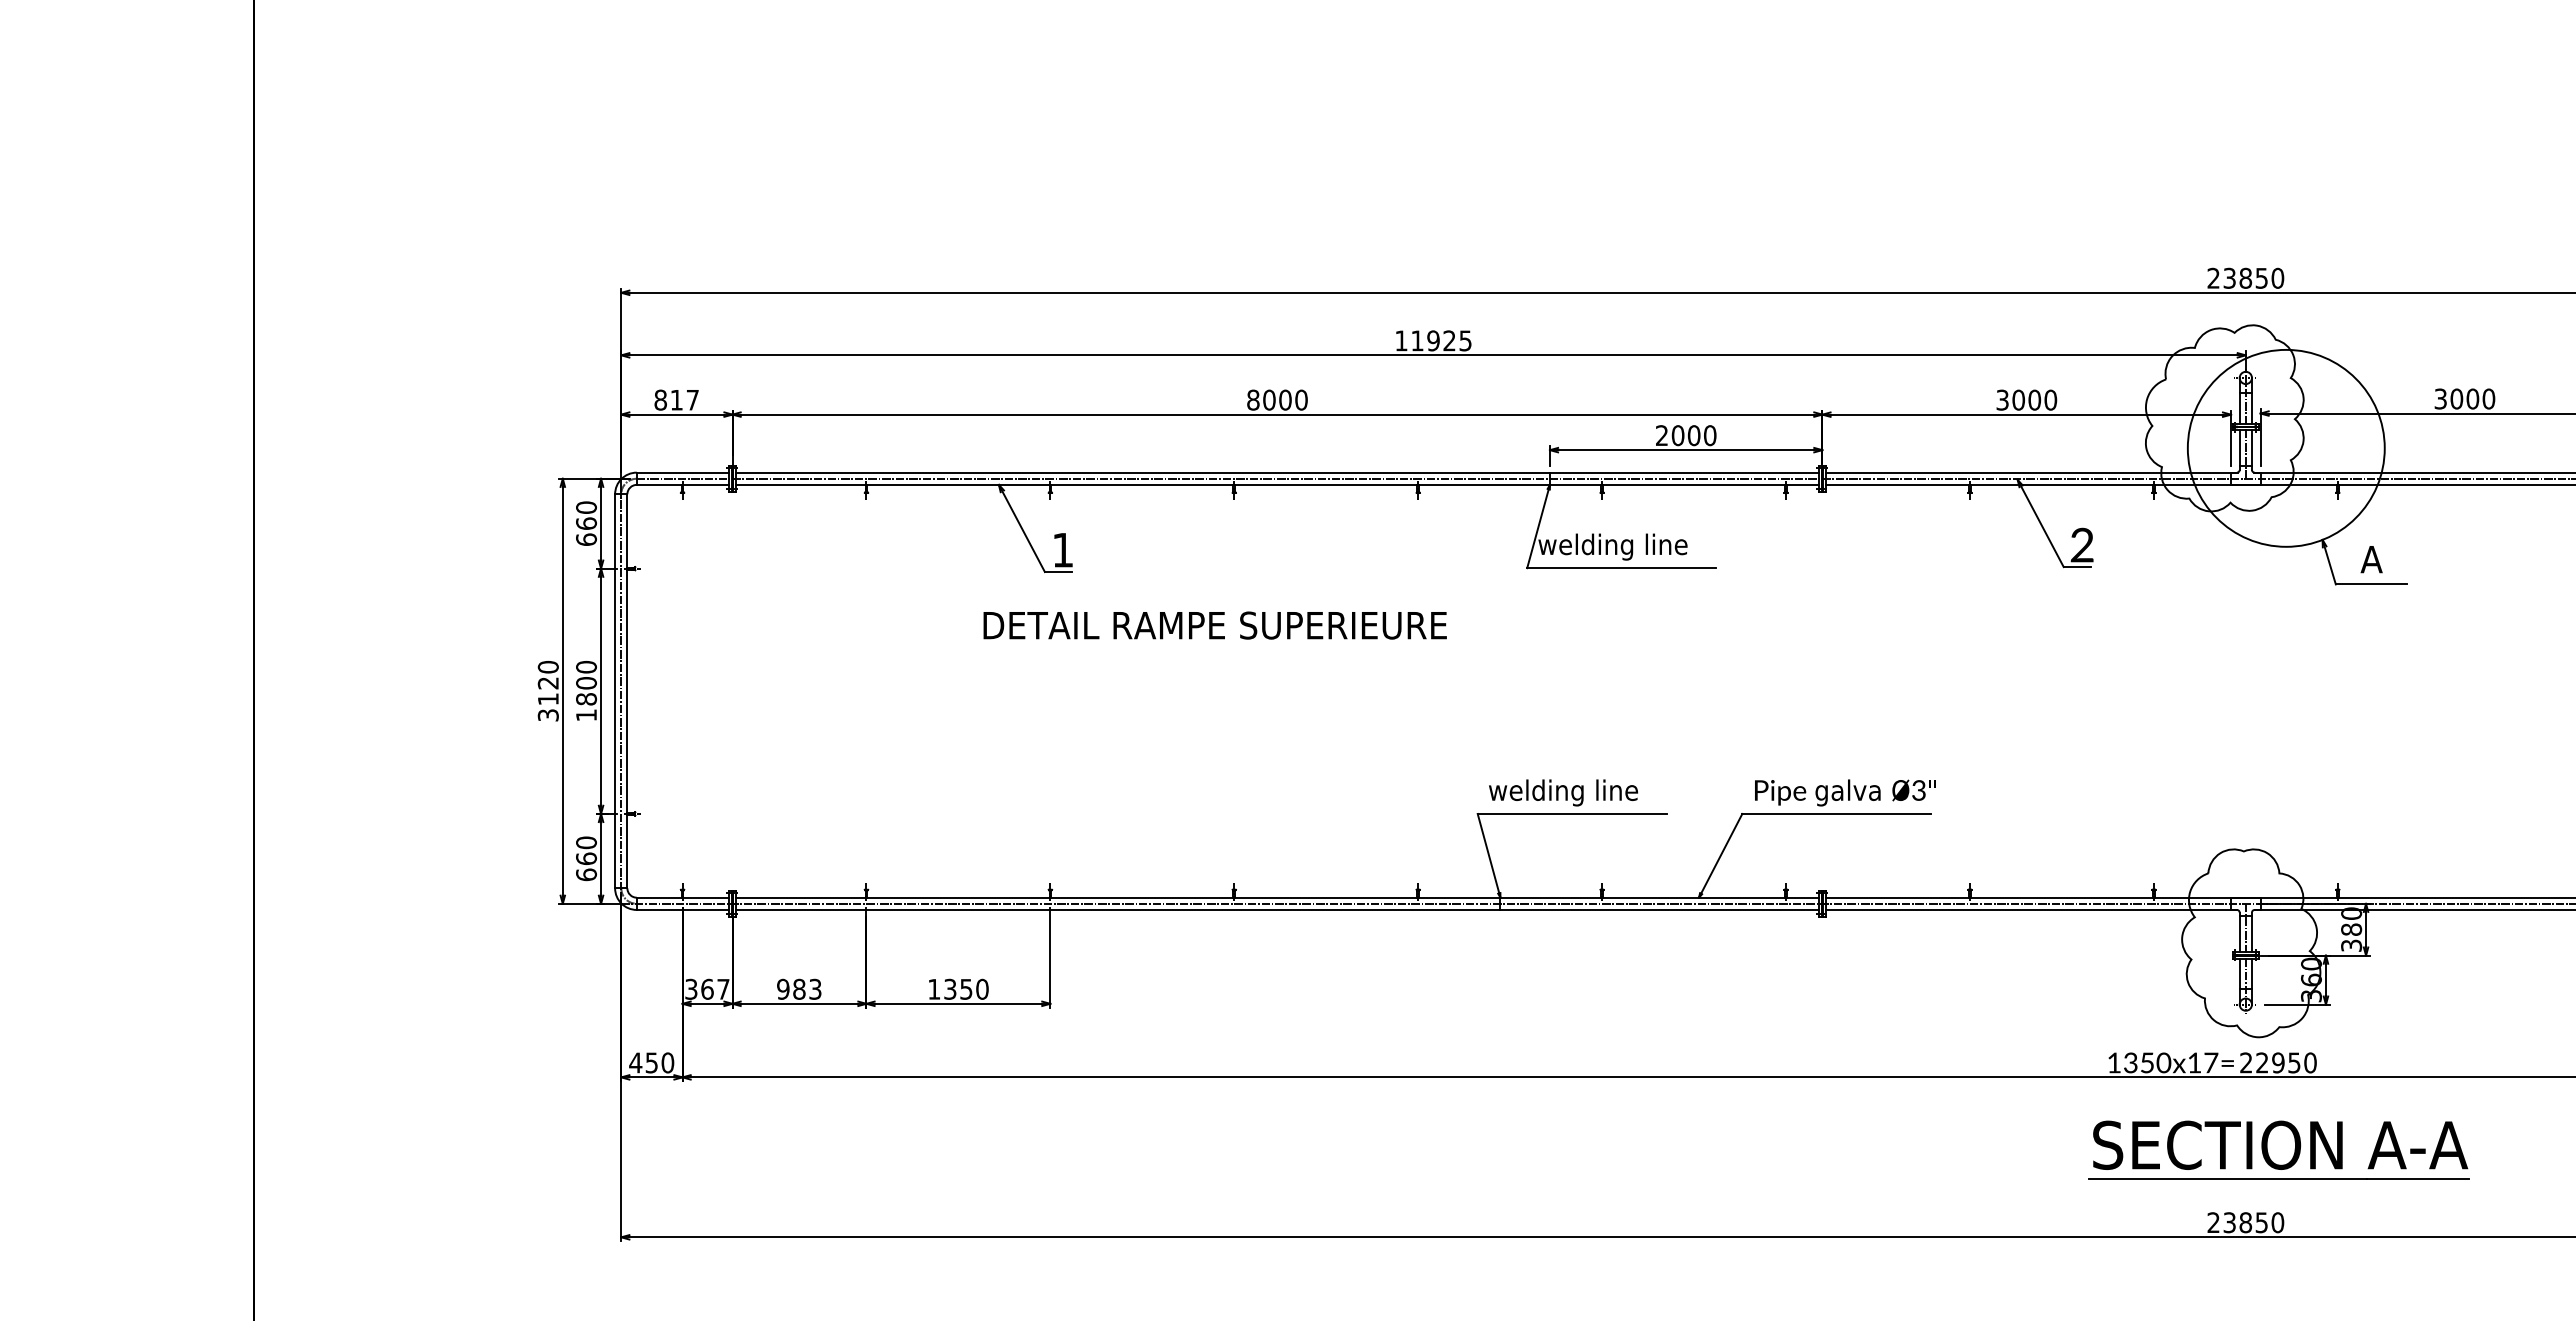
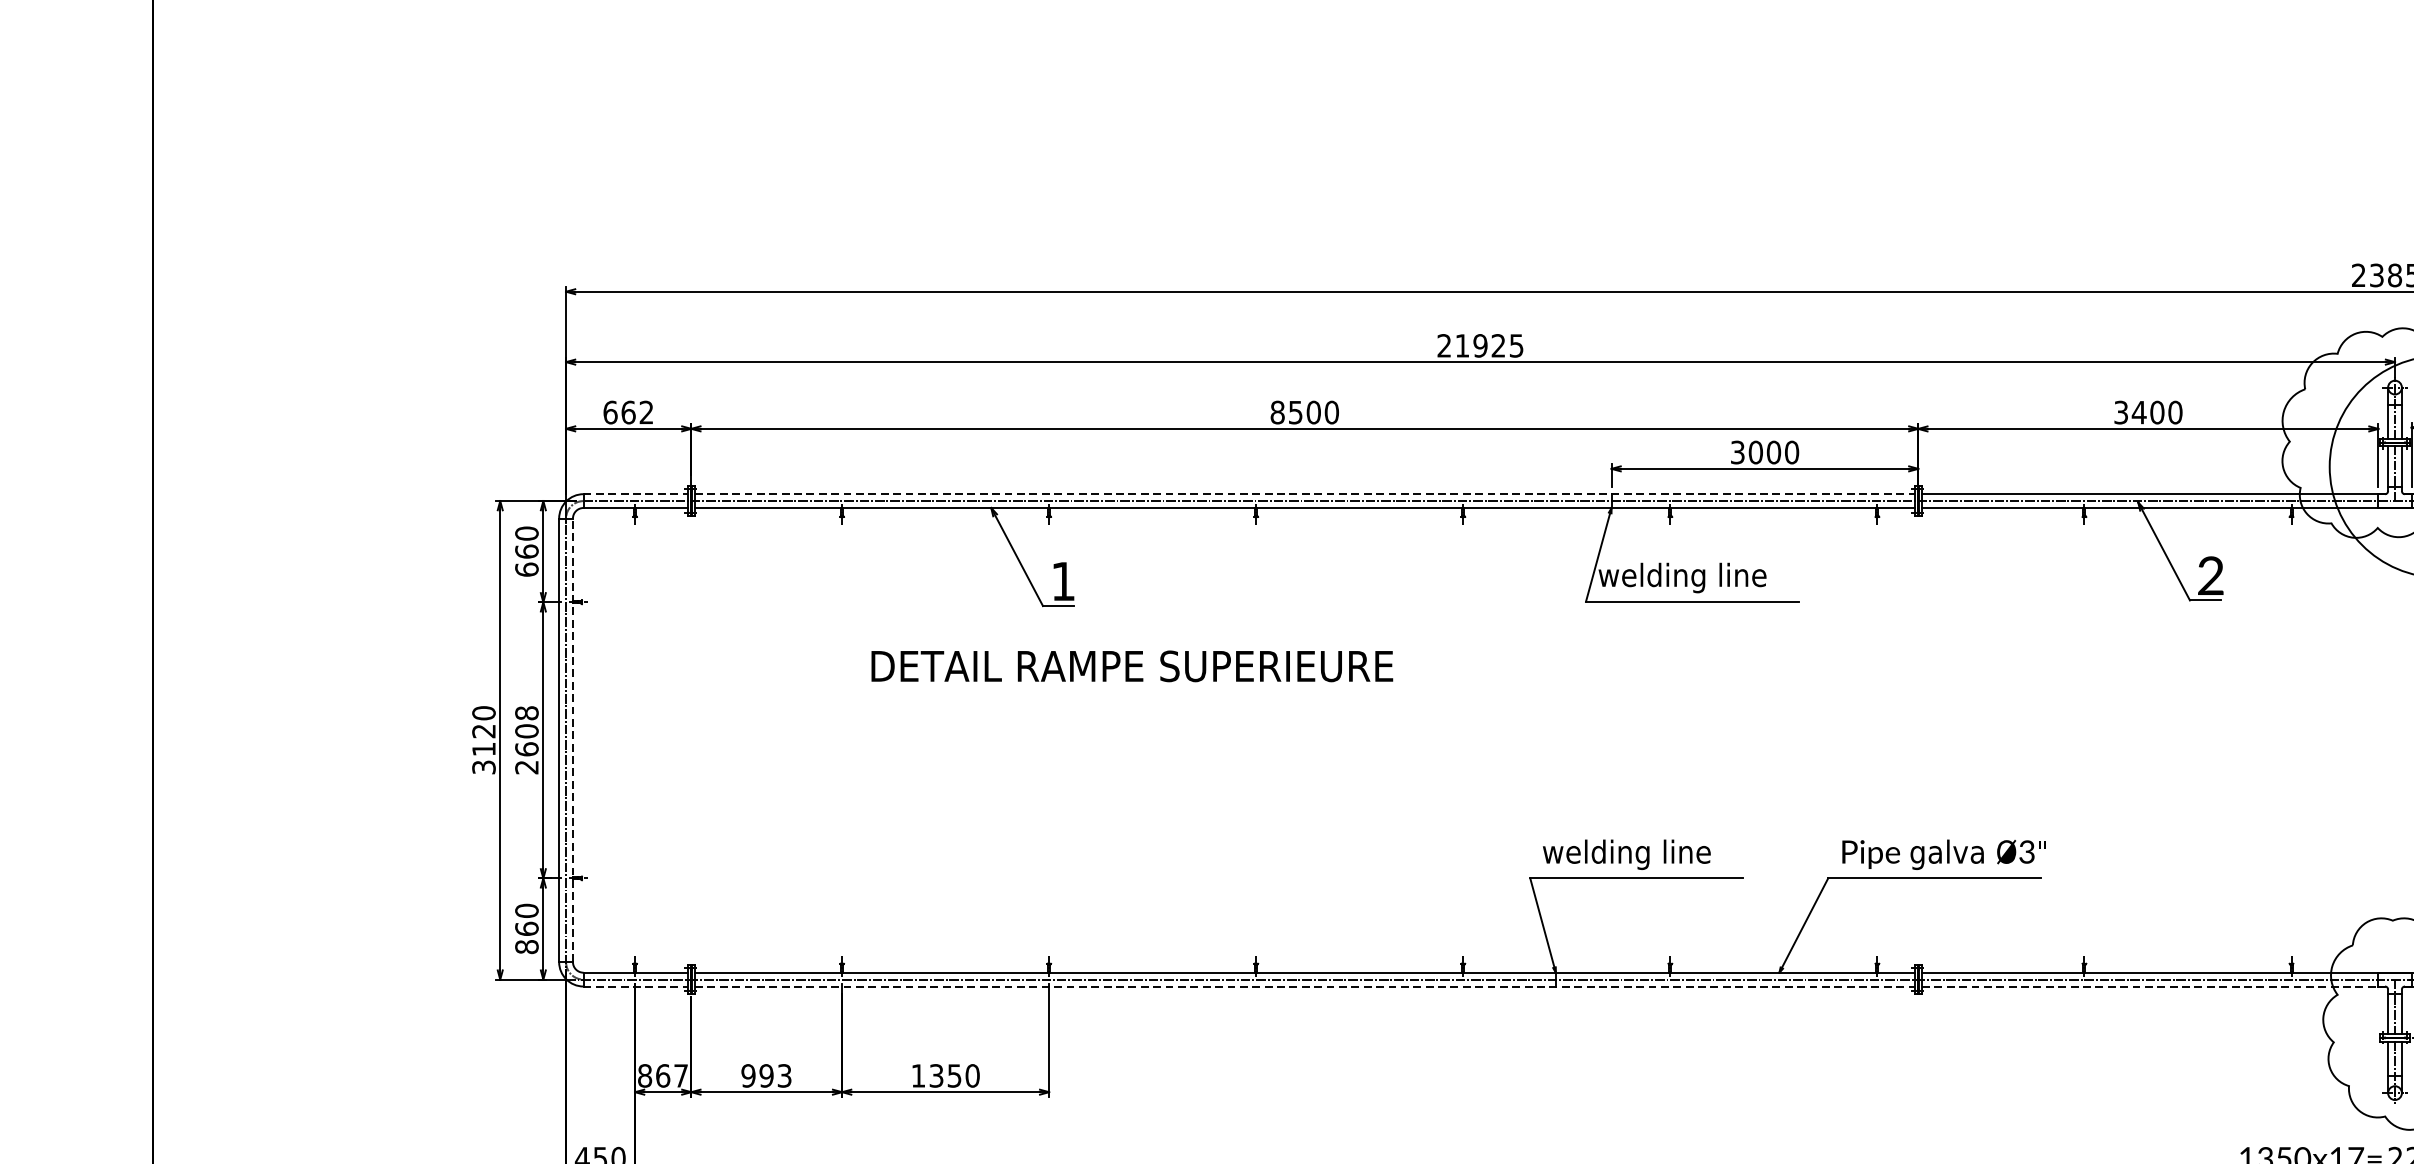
text: (1401, 340) -> (1444, 345), 11925 -> 21925
text: (676, 399) -> (628, 411), 817 -> 662
text: (1269, 399) -> (1295, 411), 8000 -> 8500
text: (2018, 399) -> (2139, 411), 3000 -> 3400
text: (1662, 435) -> (1738, 452), 2000 -> 3000
line: (683, 472) -> (636, 494), solid -> dashed
line: (1277, 472) -> (1304, 494), solid -> dashed
text: (1214, 625) -> (1131, 666), moved
text: (586, 690) -> (526, 739), 1800 -> 2608
line: (627, 691) -> (573, 740), solid -> dashed
text: (586, 874) -> (526, 946), 660 -> 860
line: (683, 909) -> (636, 986), solid -> dashed
line: (1277, 909) -> (1304, 986), solid -> dashed
line: (2031, 909) -> (2153, 986), solid -> dashed
text: (691, 988) -> (645, 1074), 367 -> 867
text: (799, 989) -> (766, 1076), 983 -> 993

